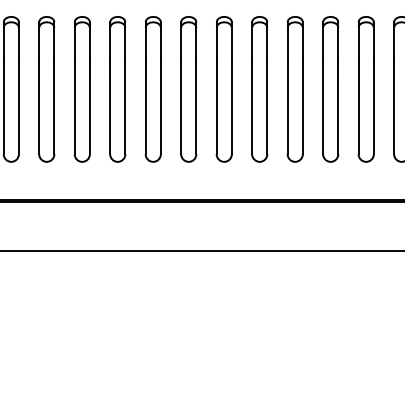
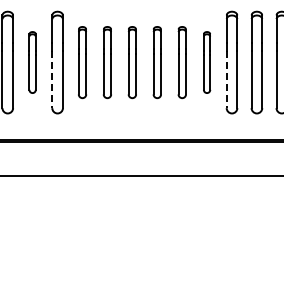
part: (46, 89) -> (32, 62), size x0.6
part: (117, 89) -> (82, 62), size x0.7
part: (153, 89) -> (107, 62), size x0.7
part: (188, 89) -> (132, 62), size x0.7
part: (224, 89) -> (157, 62), size x0.7
part: (260, 89) -> (182, 62), size x0.7
part: (294, 89) -> (206, 62), size x0.6
line: (75, 113) -> (52, 79), solid -> dashed
line: (322, 113) -> (226, 79), solid -> dashed

